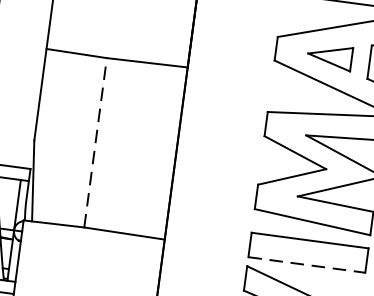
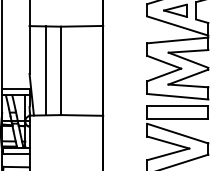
line: (67, 138) -> (46, 70), added
line: (96, 142) -> (61, 70), dashed -> solid
line: (306, 265) -> (177, 119), dashed -> solid

